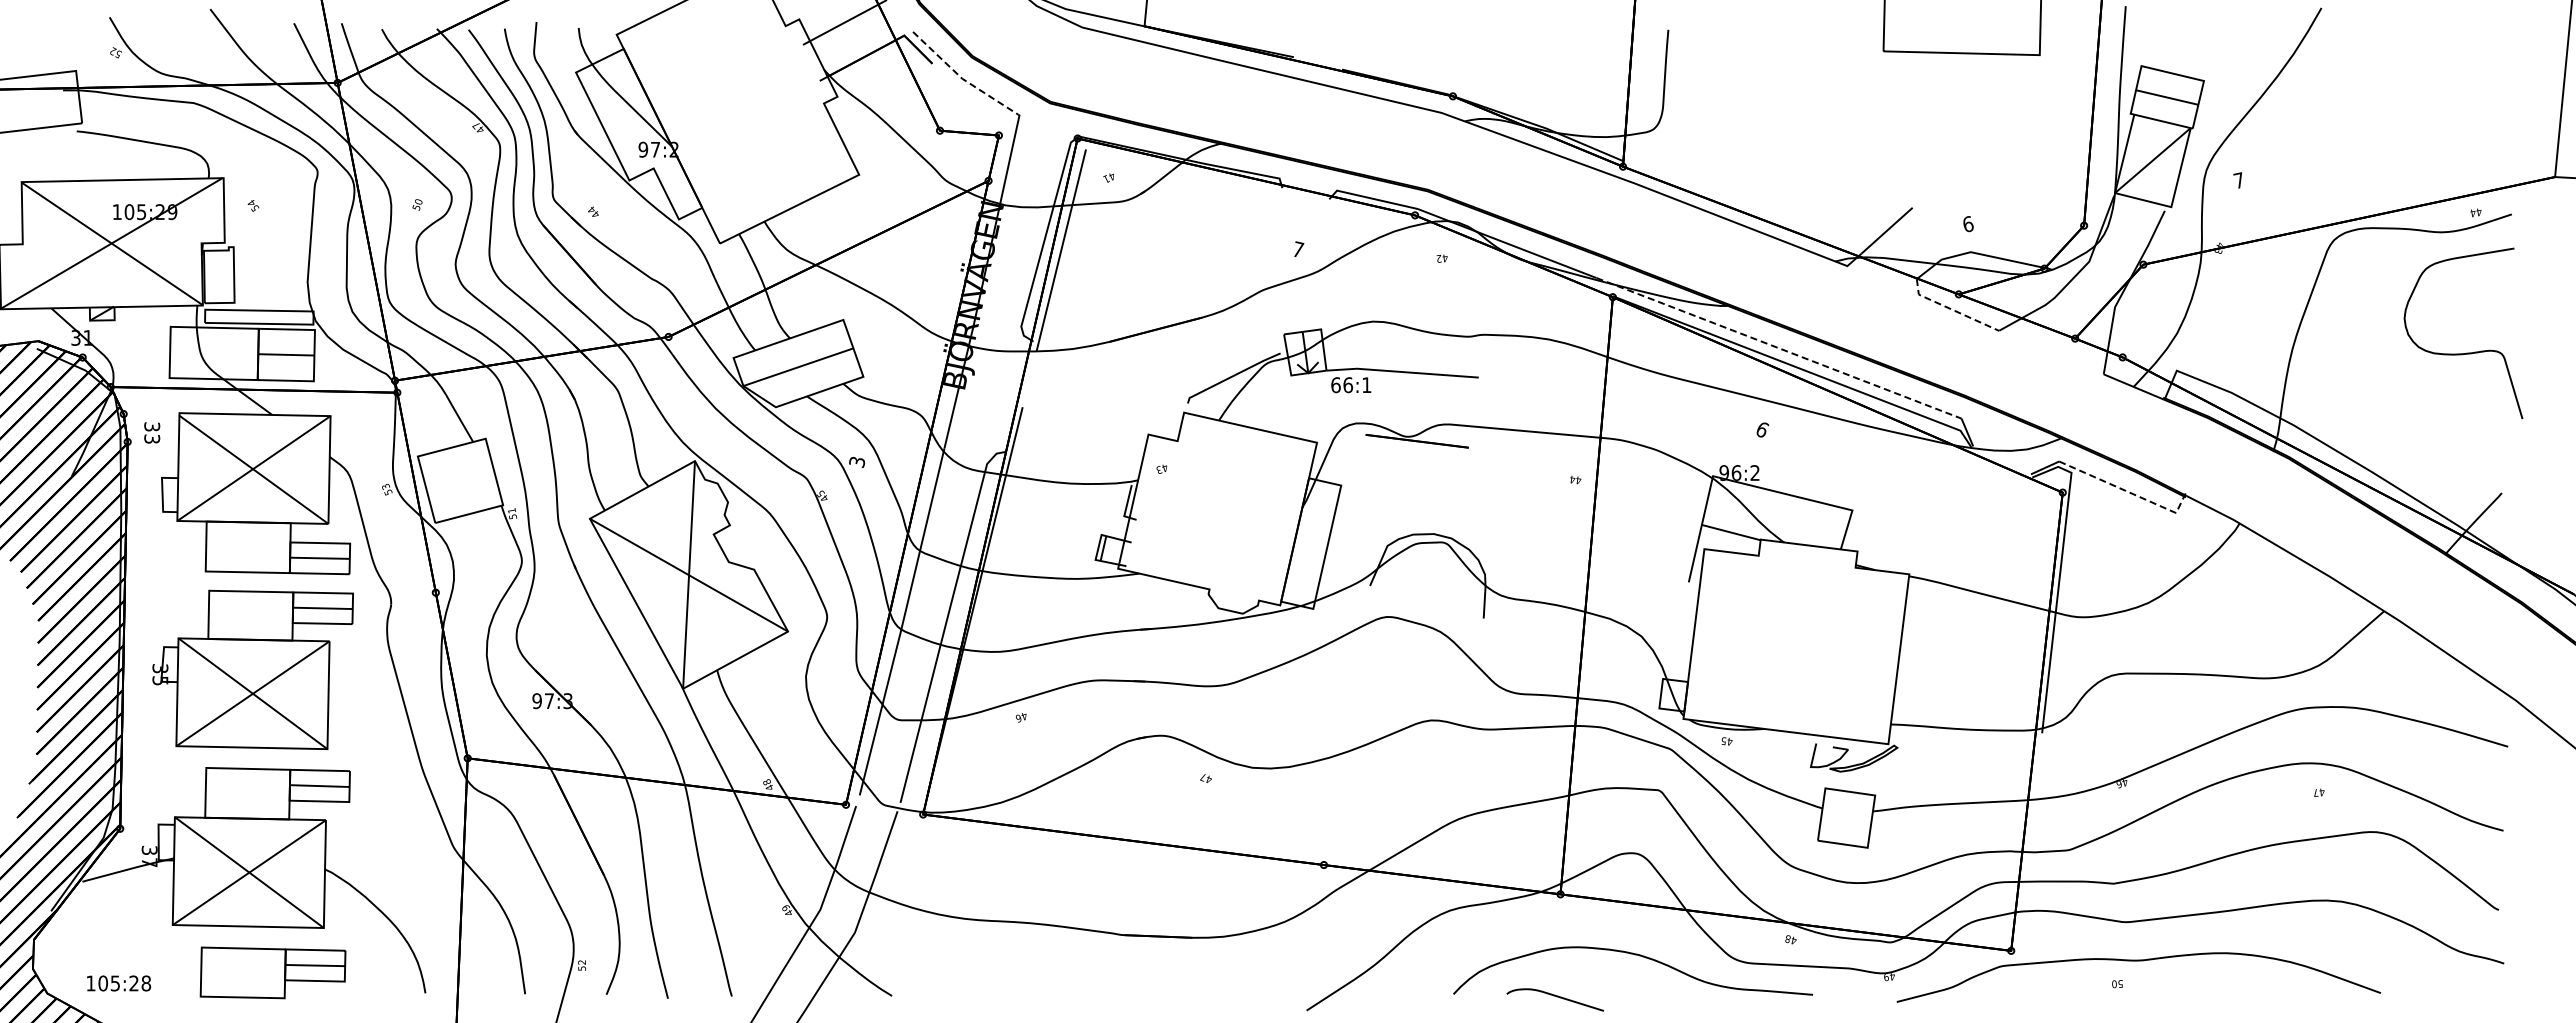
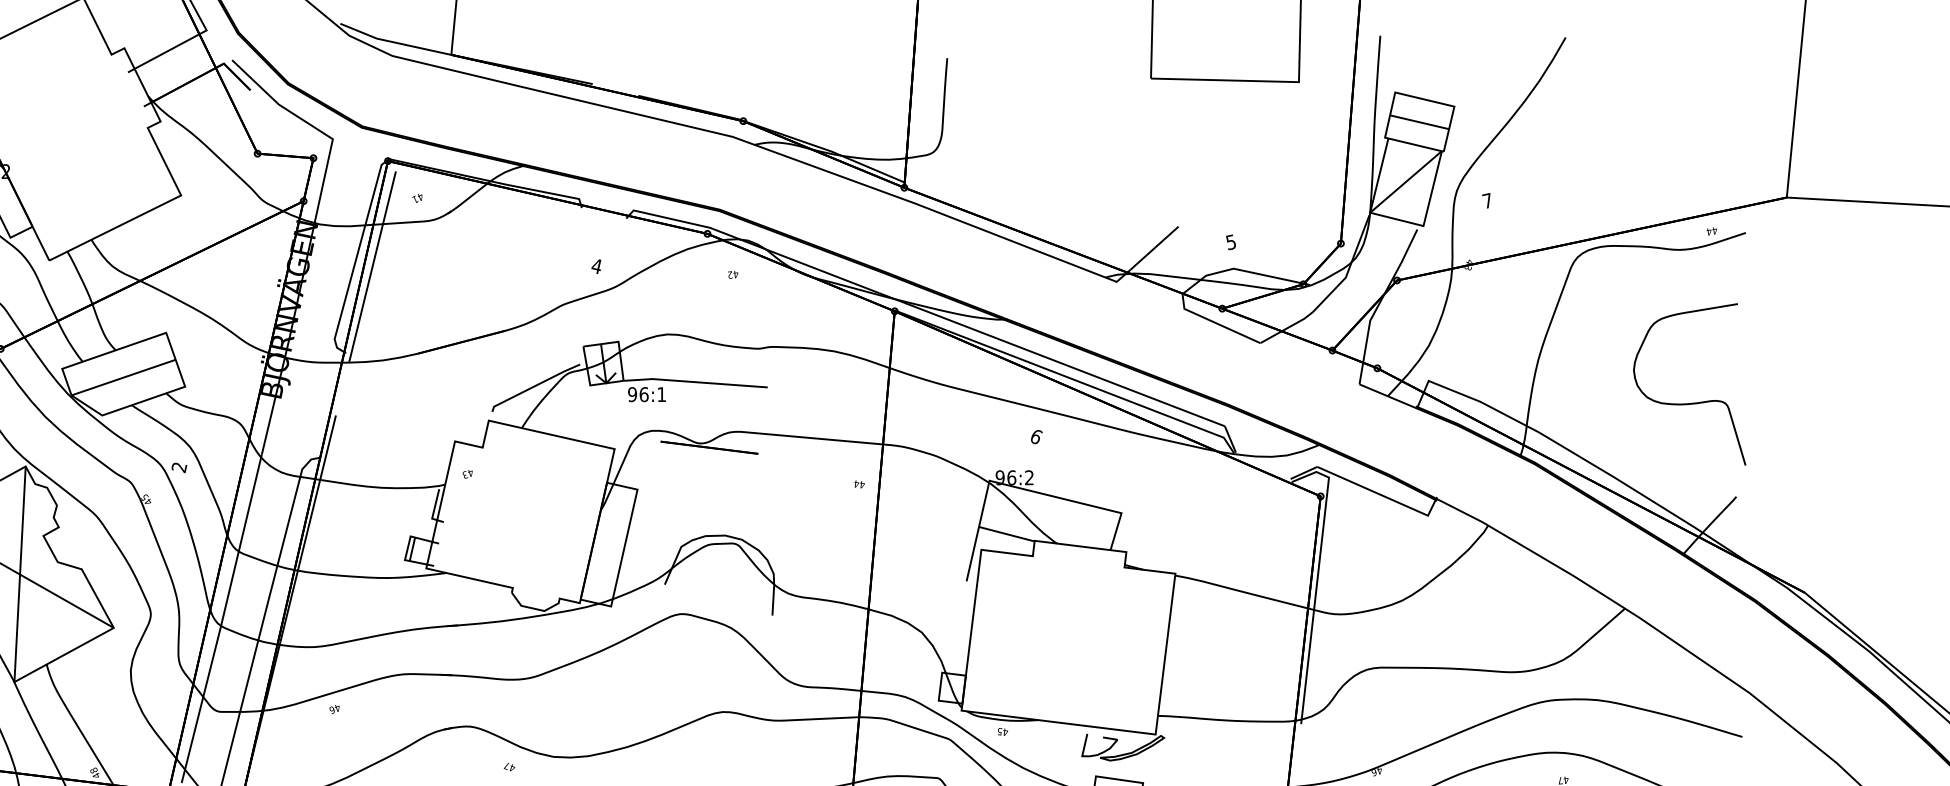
line: (962, 78) -> (278, 104), dashed -> solid
text: (1967, 224) -> (1230, 242), 6 -> 5
text: (1298, 249) -> (597, 266), 7 -> 4
line: (1951, 309) -> (1215, 322), dashed -> solid
line: (1778, 348) -> (1051, 359), dashed -> solid
curve: (2466, 352) -> (1692, 402), moved
text: (1335, 385) -> (632, 394), 66:1 -> 96:1
text: (857, 462) -> (179, 467), 3 -> 2
line: (2128, 492) -> (1382, 496), dashed -> solid

